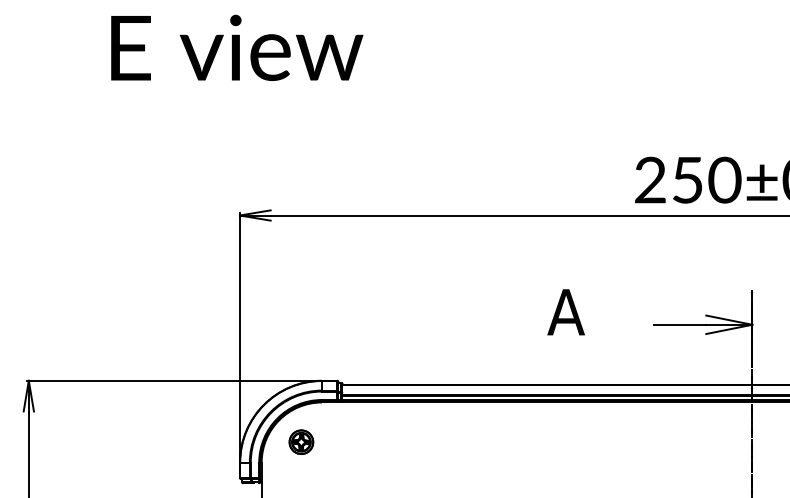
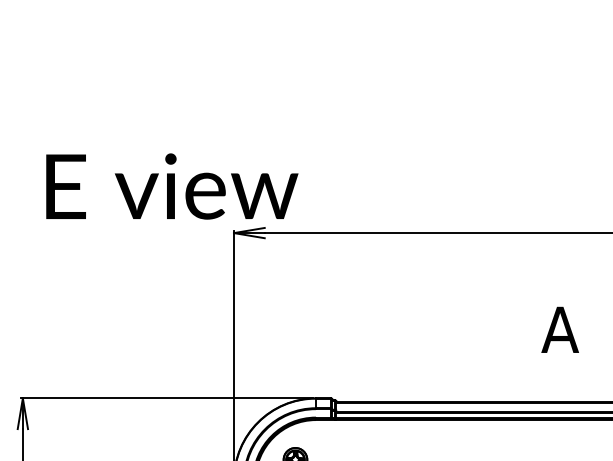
text: (237, 47) -> (172, 186), moved

